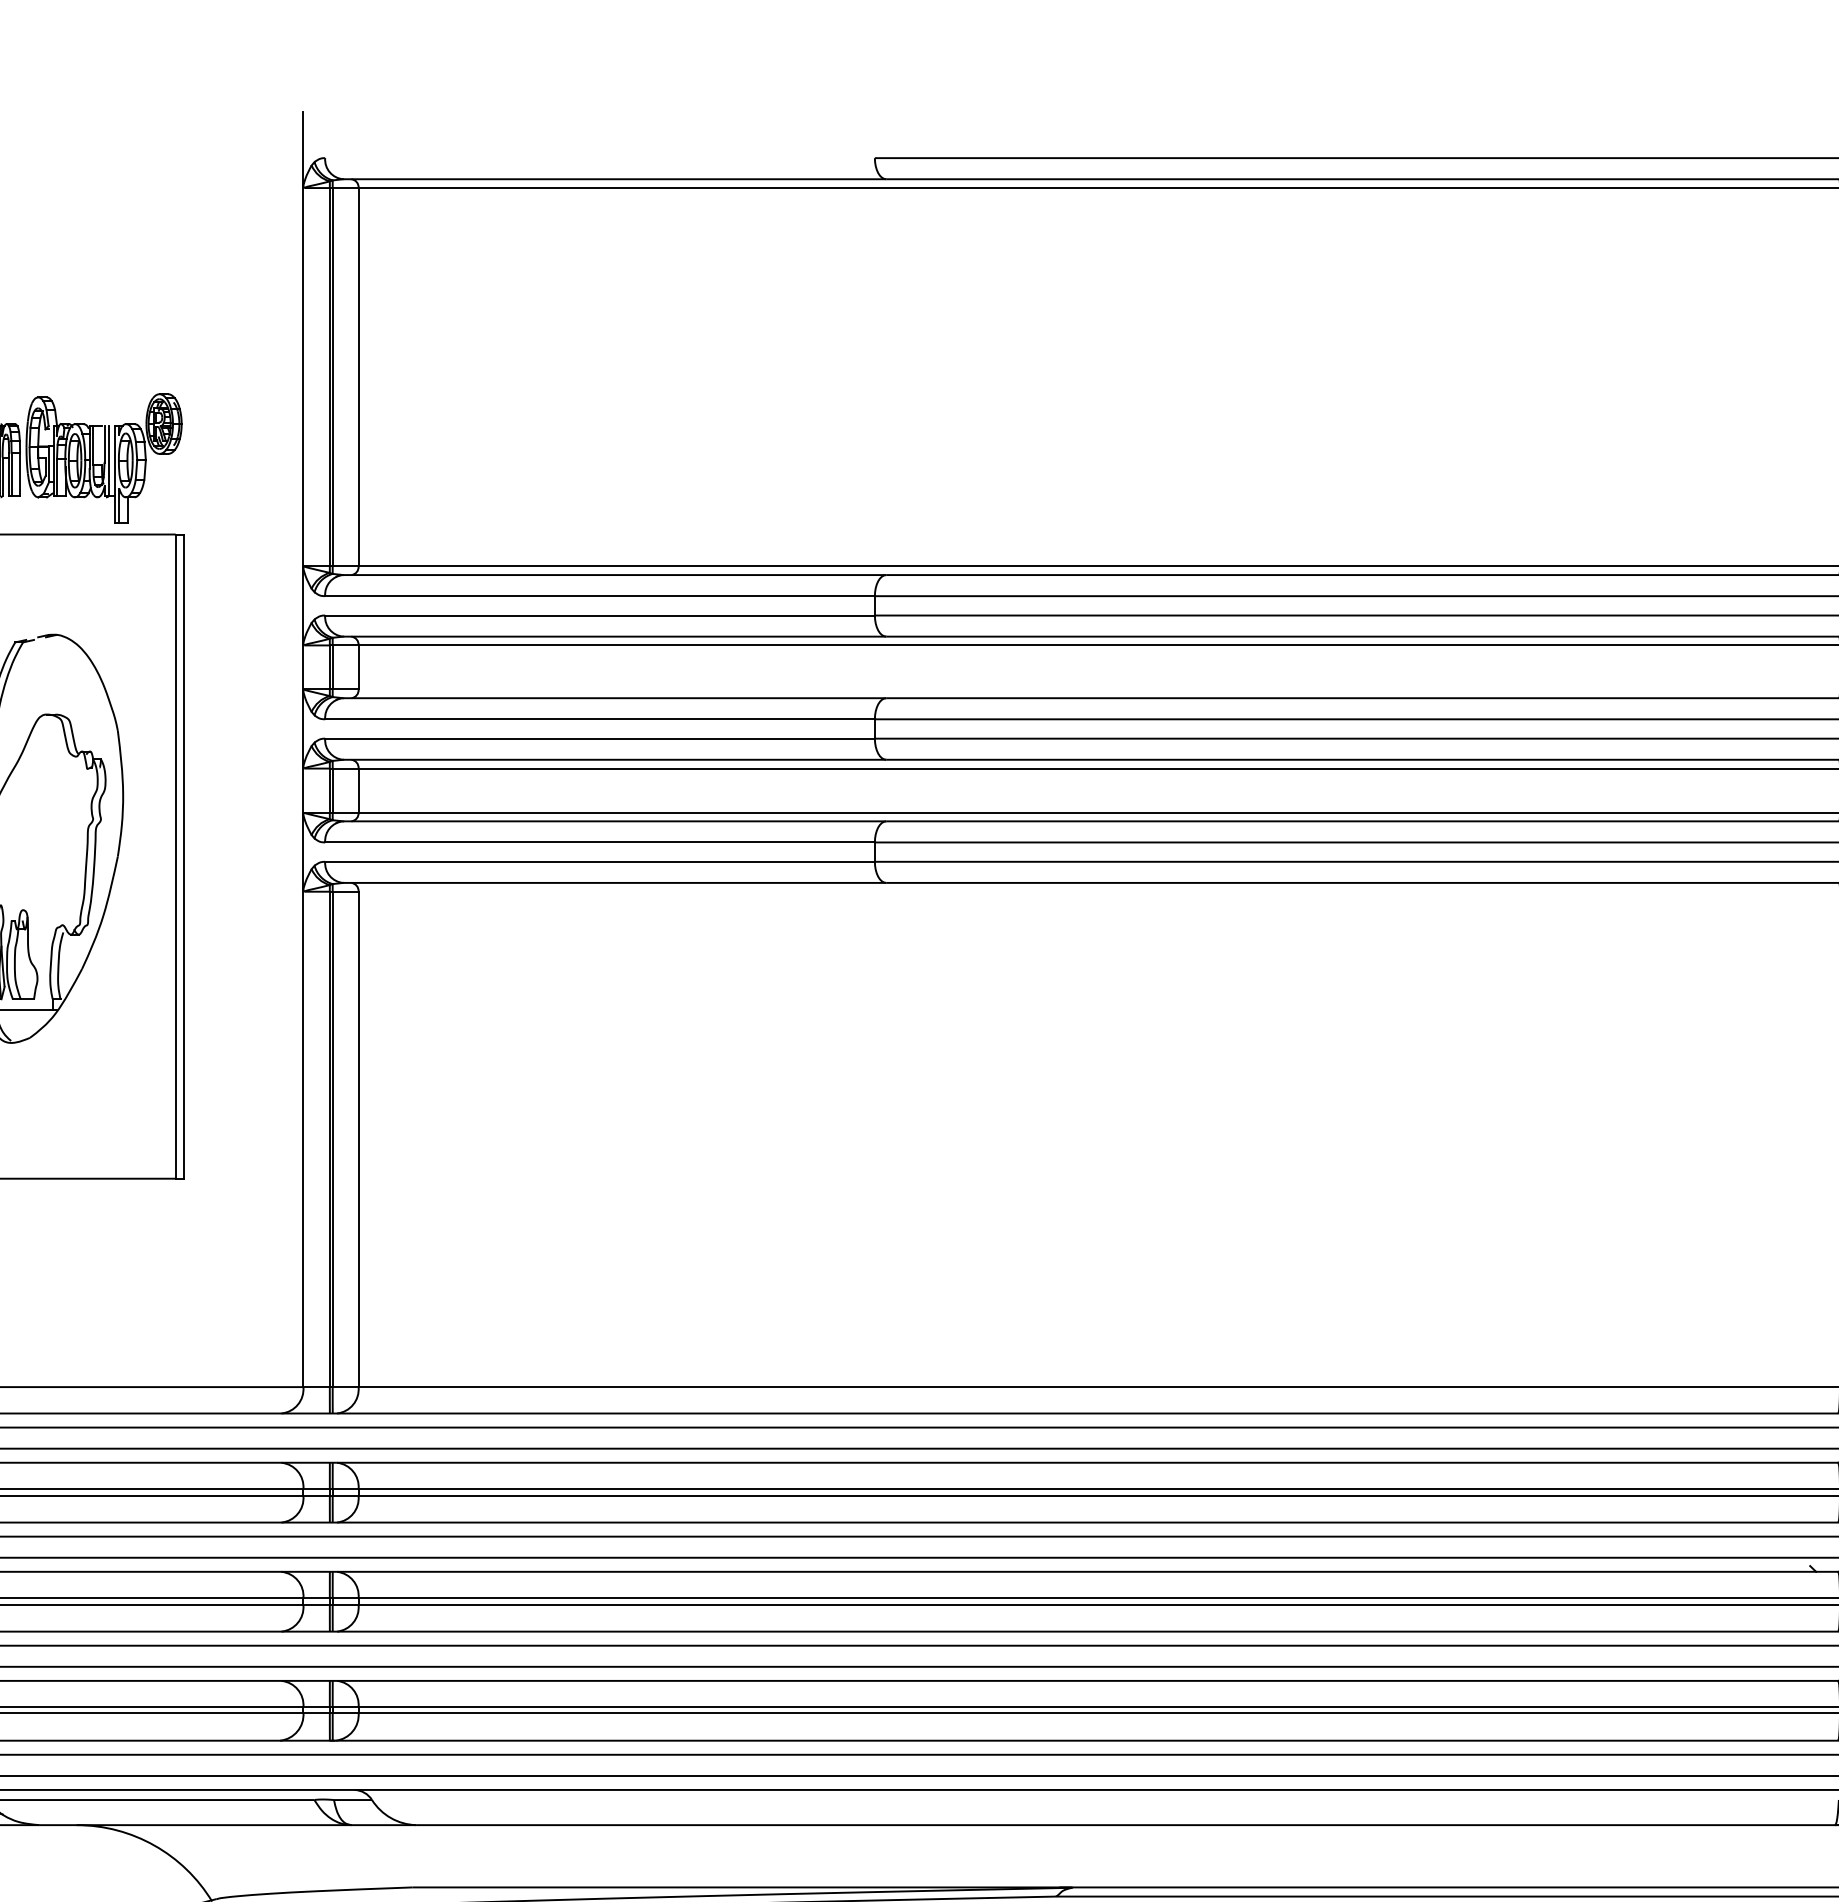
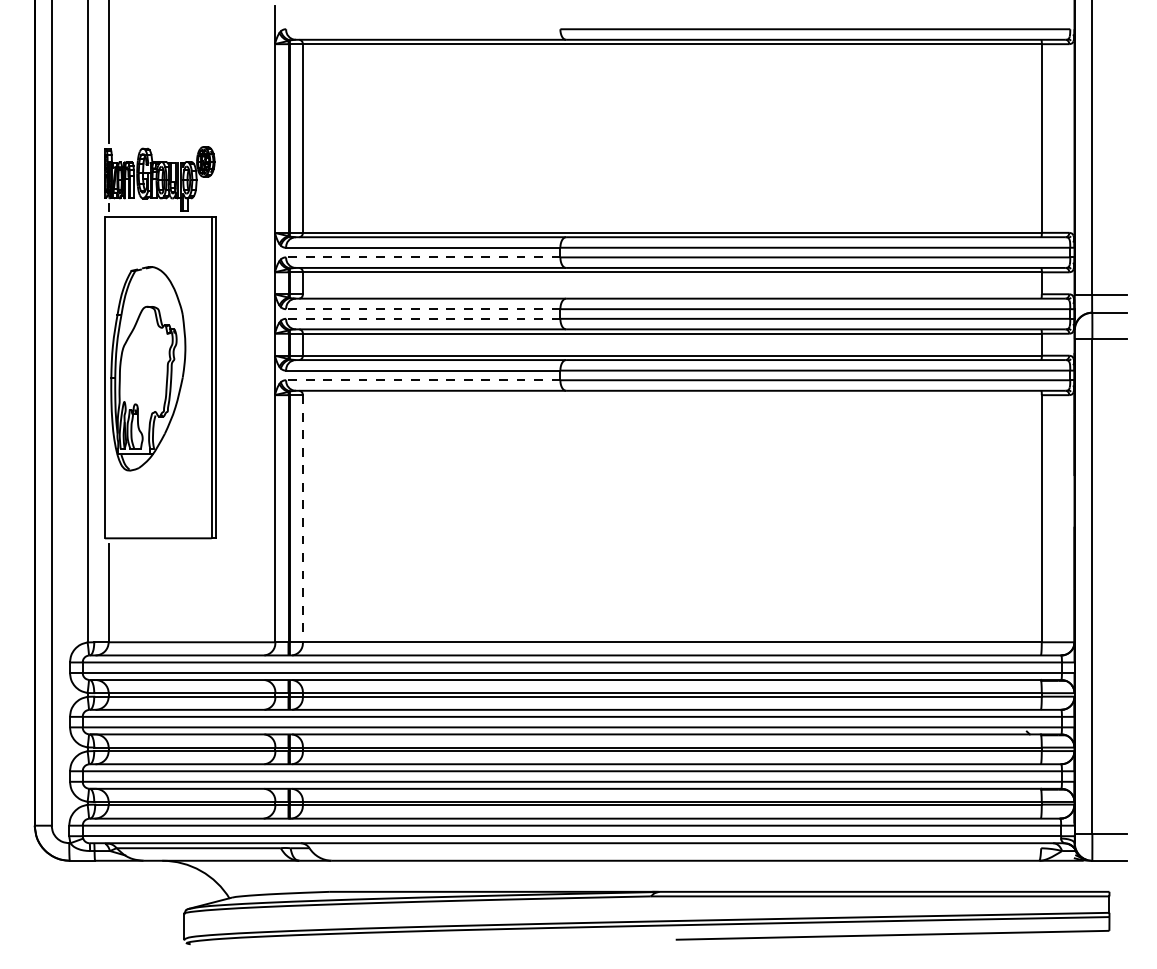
line: (598, 615) -> (422, 257), solid -> dashed
line: (598, 719) -> (422, 309), solid -> dashed
line: (598, 737) -> (422, 318), solid -> dashed
line: (598, 862) -> (422, 380), solid -> dashed
line: (357, 1138) -> (302, 518), solid -> dashed

